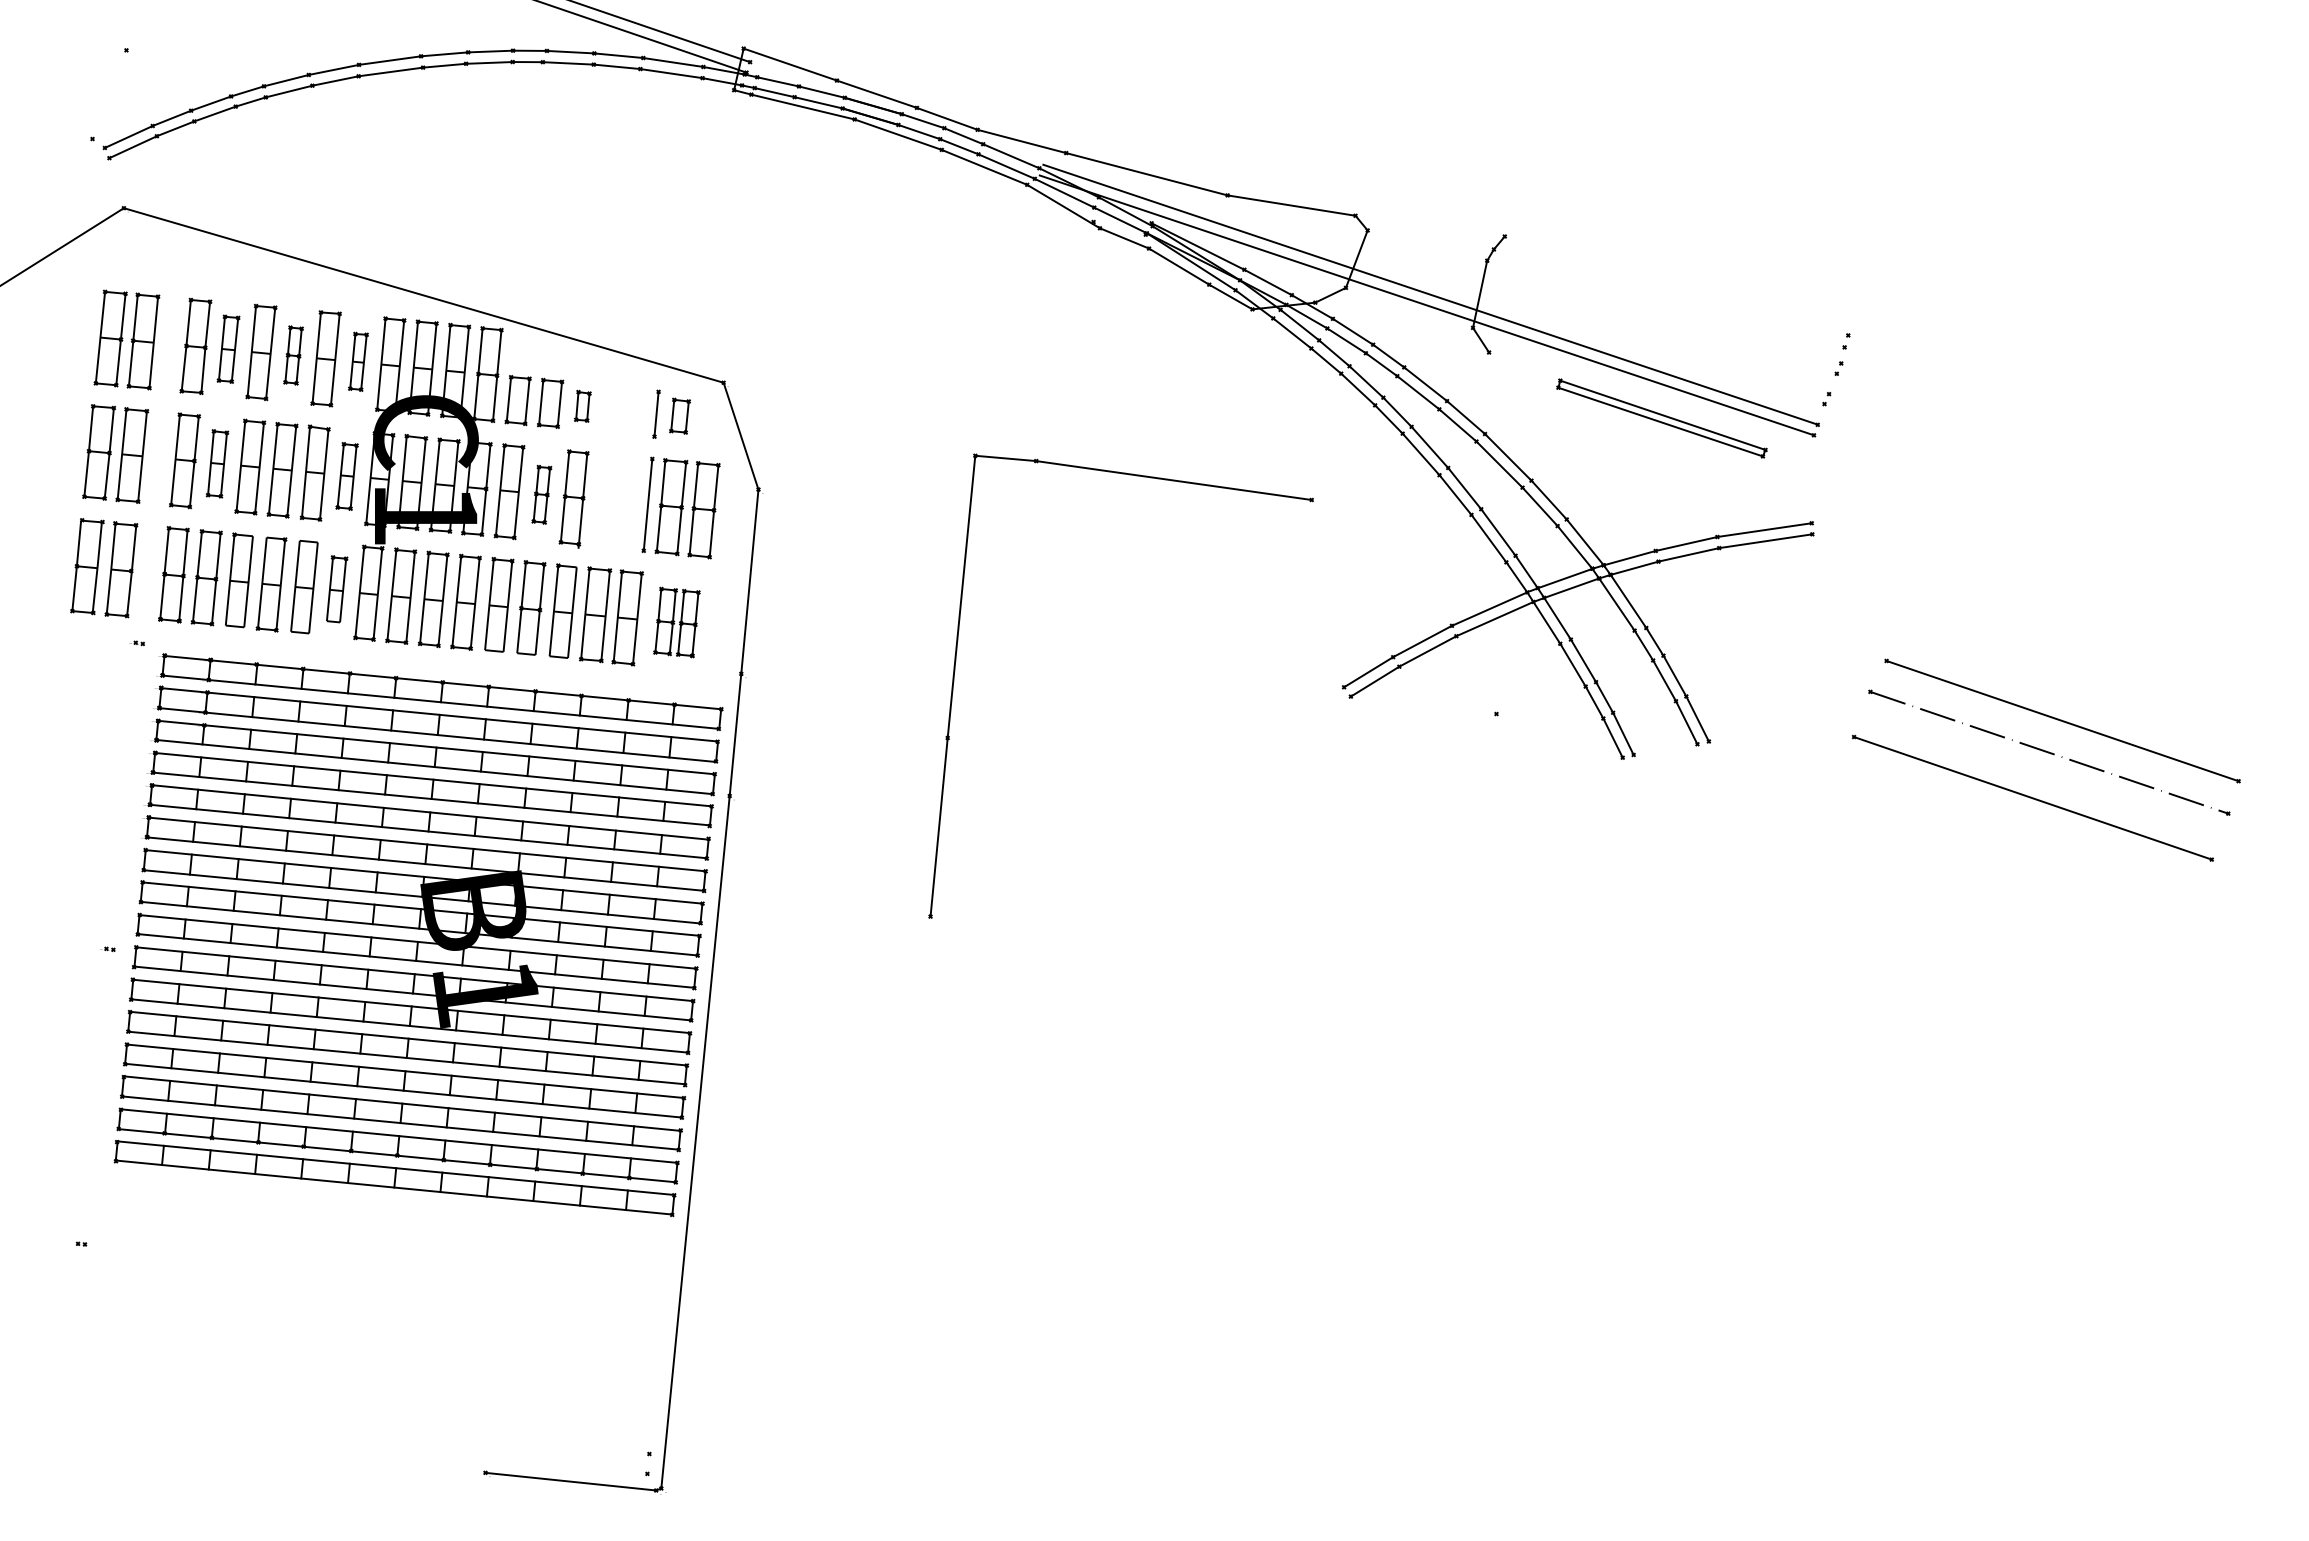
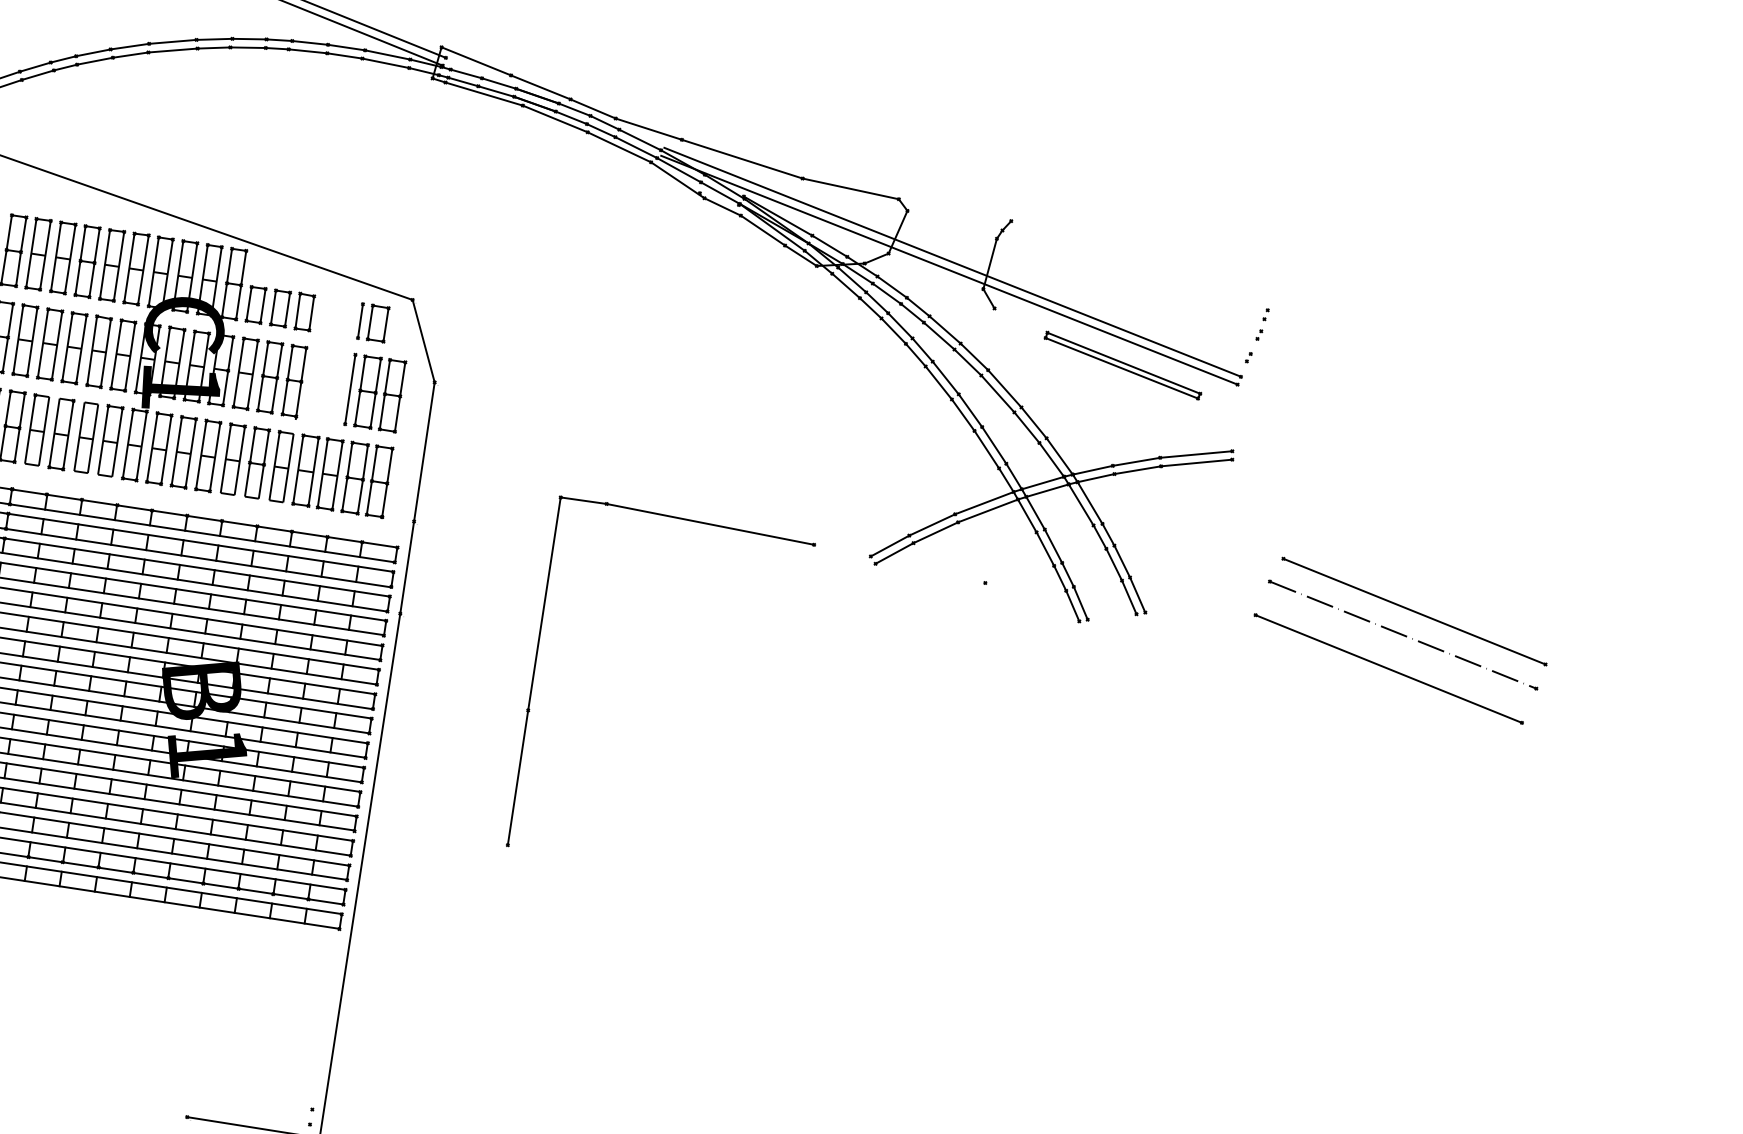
part: (228, 348) -> (38, 253), size x1.43
part: (293, 355) -> (87, 261), size x1.67
part: (358, 361) -> (136, 268), size x1.67
part: (582, 406) -> (304, 312), size x1.67
part: (679, 415) -> (377, 322), size x1.43
part: (217, 463) -> (25, 340), size x1.43
part: (346, 476) -> (122, 355), size x1.43
part: (541, 494) -> (269, 377), size x1.67
part: (336, 589) -> (110, 440), size x1.43
part: (676, 622) -> (367, 479), size x1.43
part: (955, 671) -> (536, 660), moved

